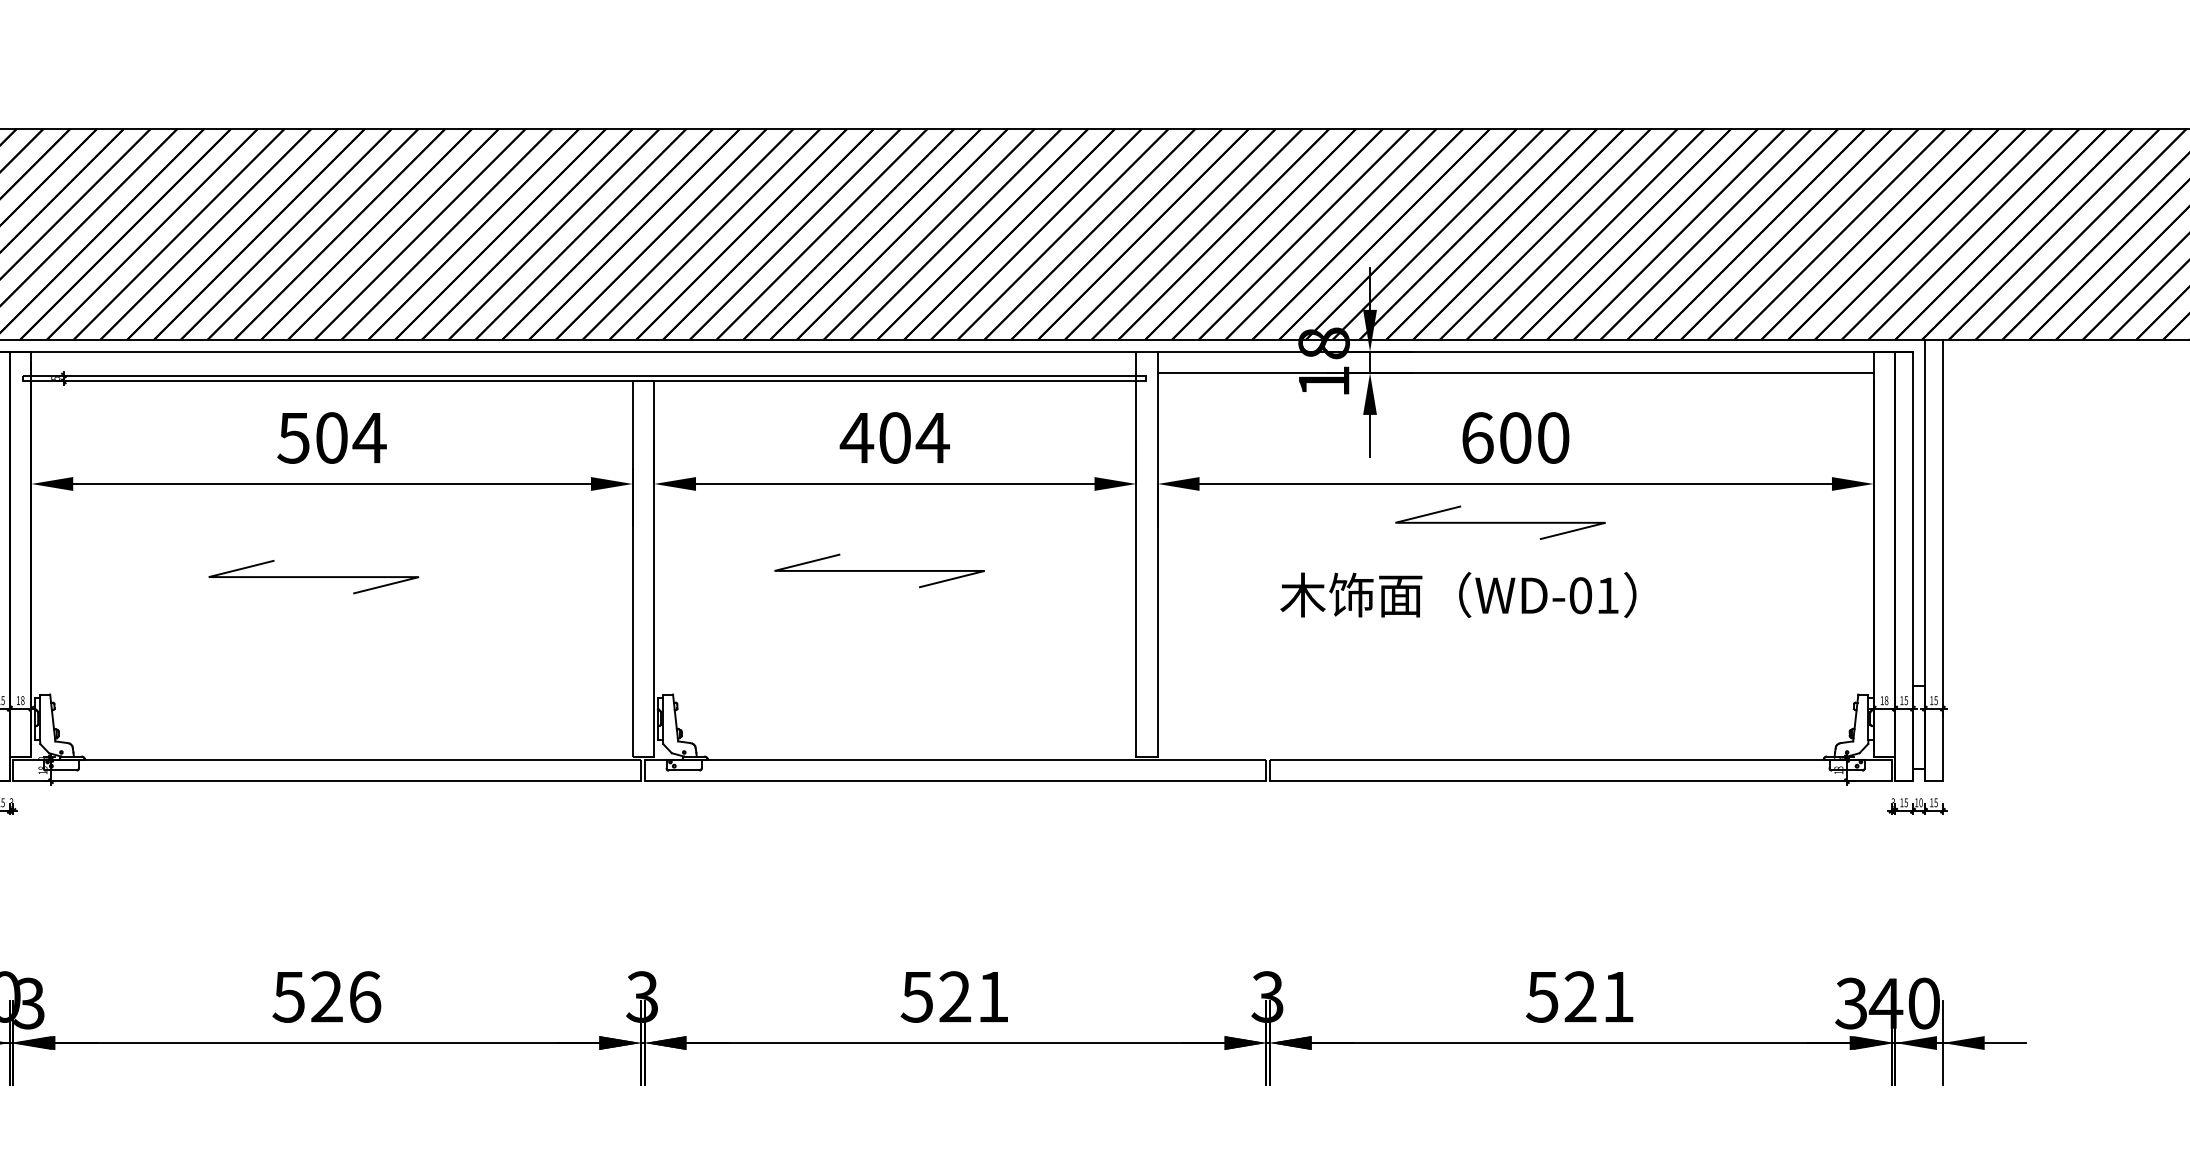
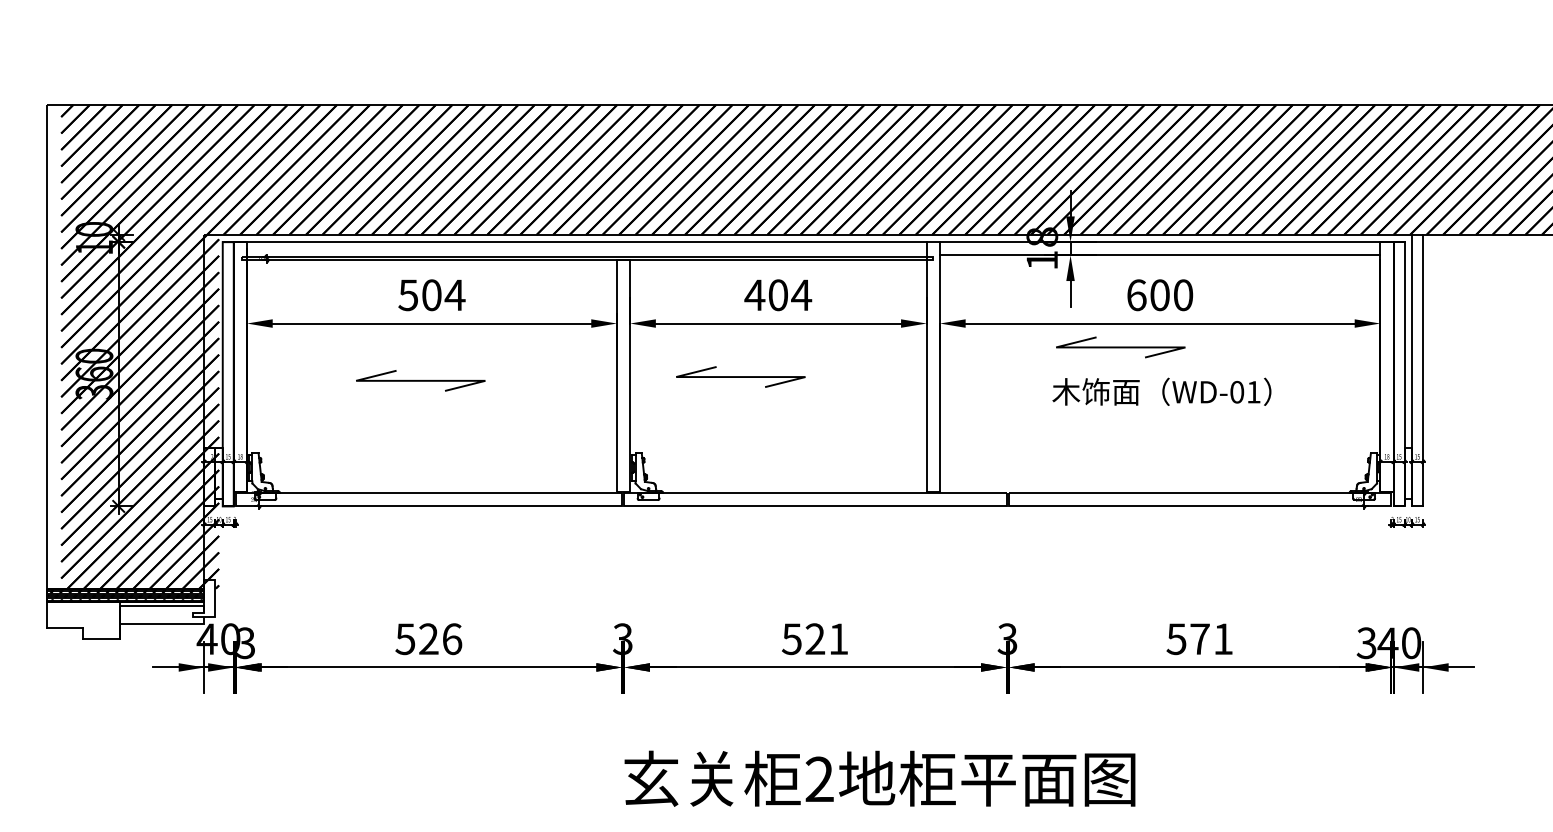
line: (1500, 522) -> (1120, 347), moved
line: (879, 570) -> (740, 376), moved
text: (1457, 594) -> (1161, 391), moved
text: (1579, 995) -> (1199, 638), 521 -> 571

